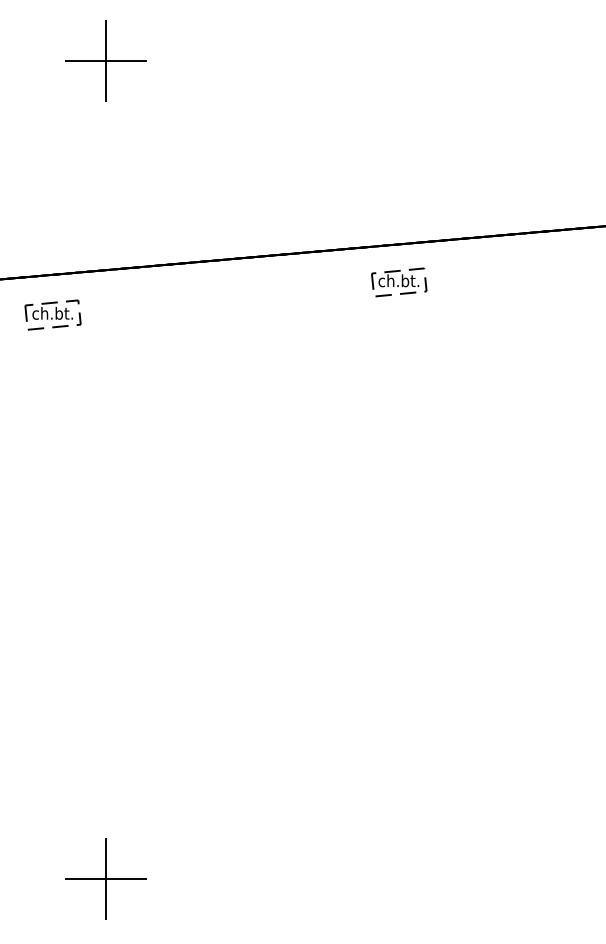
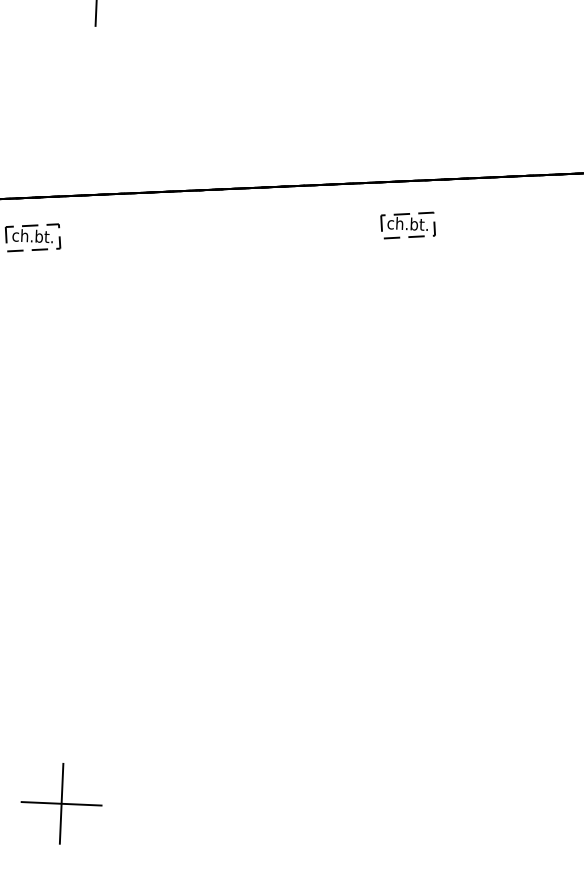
part: (399, 282) -> (408, 225), moved

